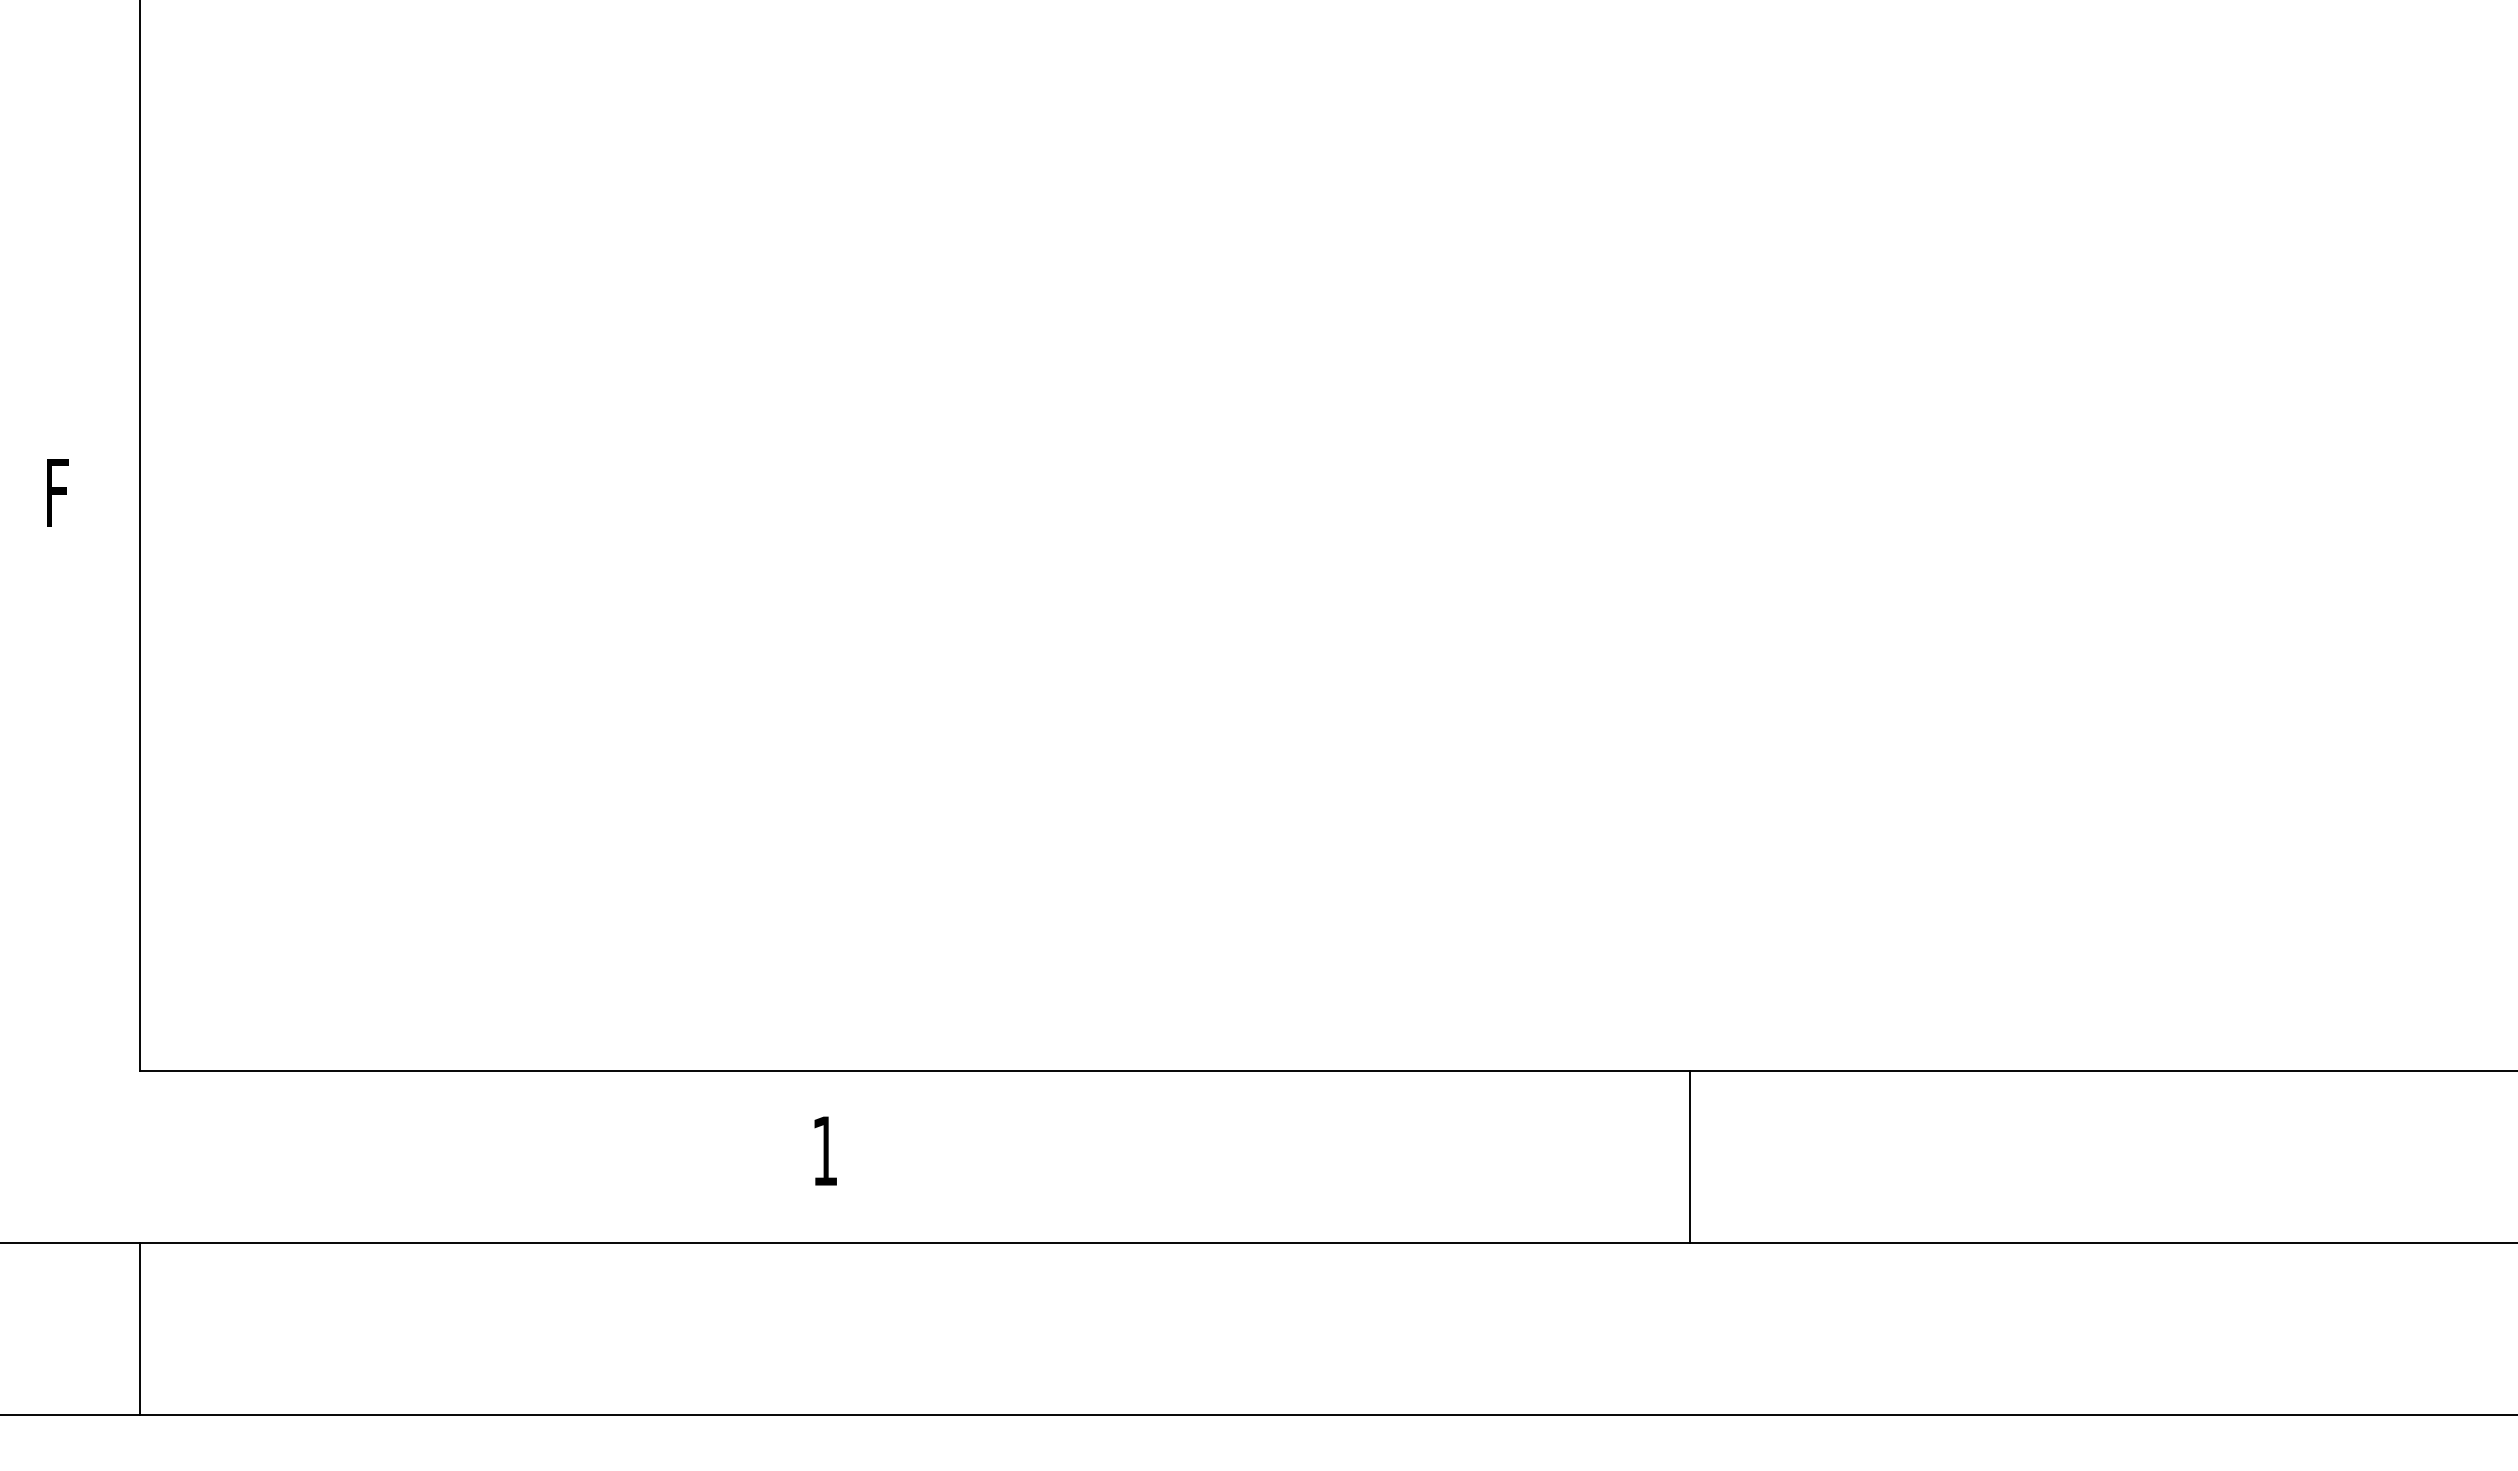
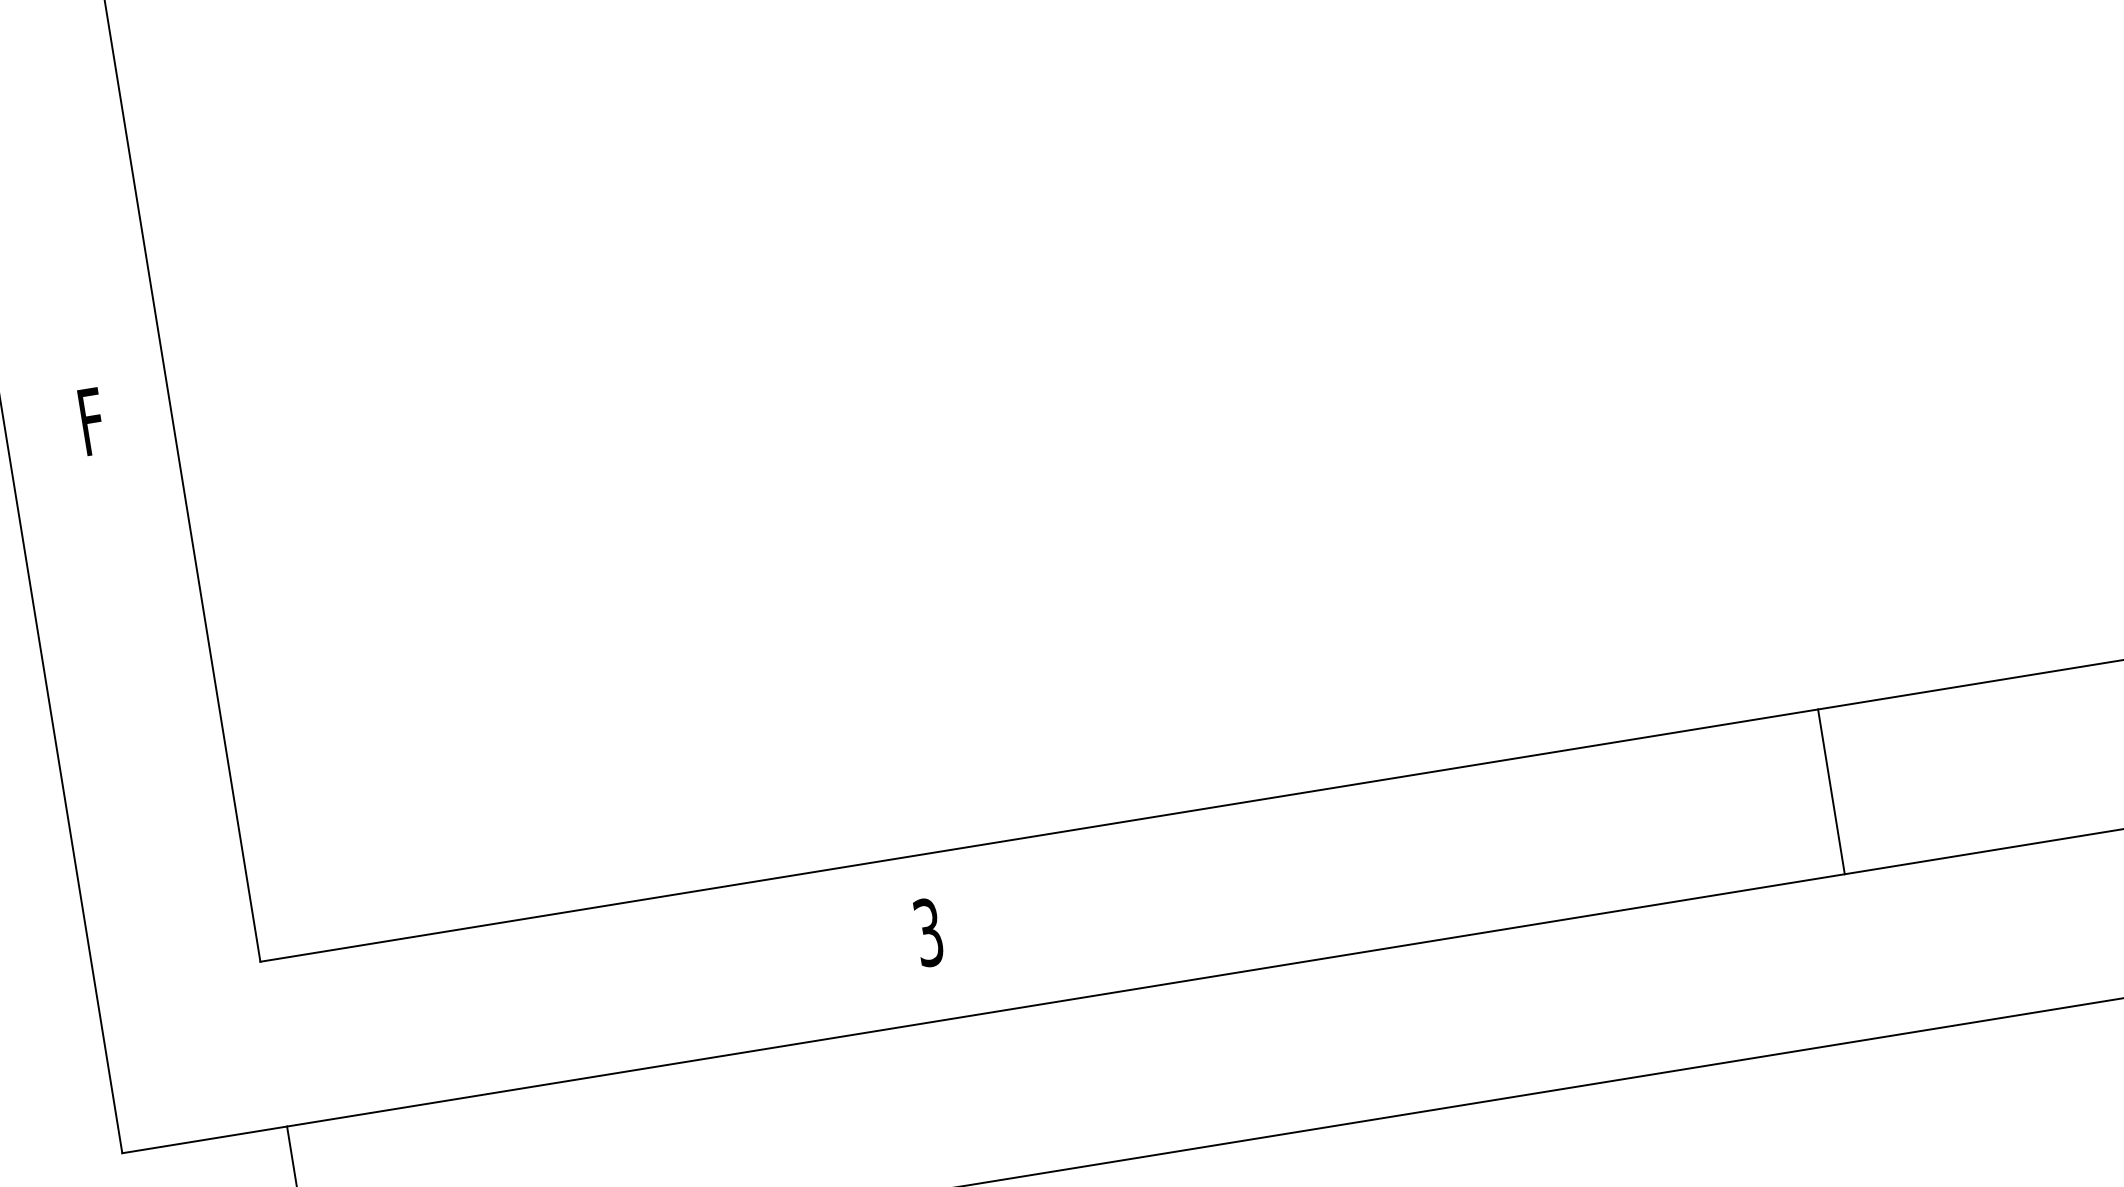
text: (824, 1150) -> (927, 932), 1 -> 3
line: (1689, 1156) -> (1831, 791), moved

